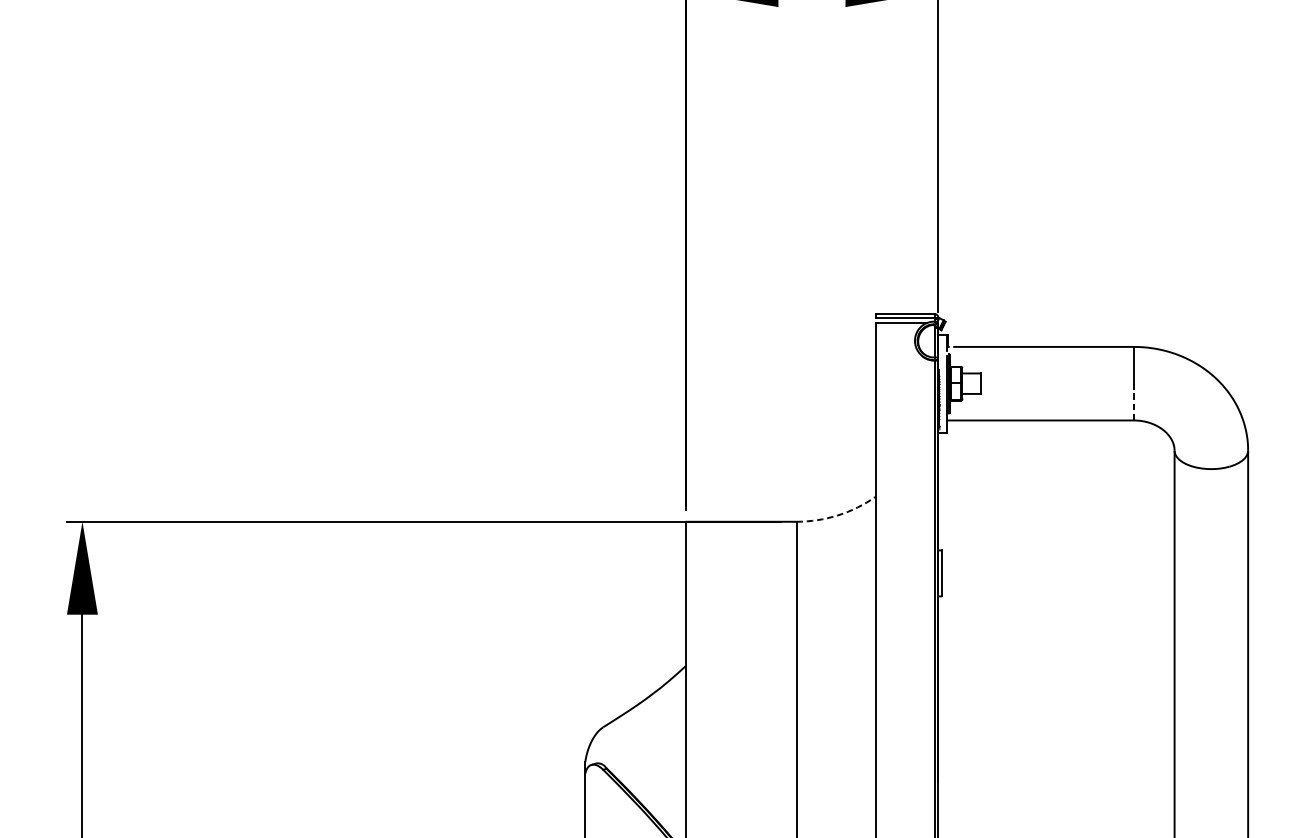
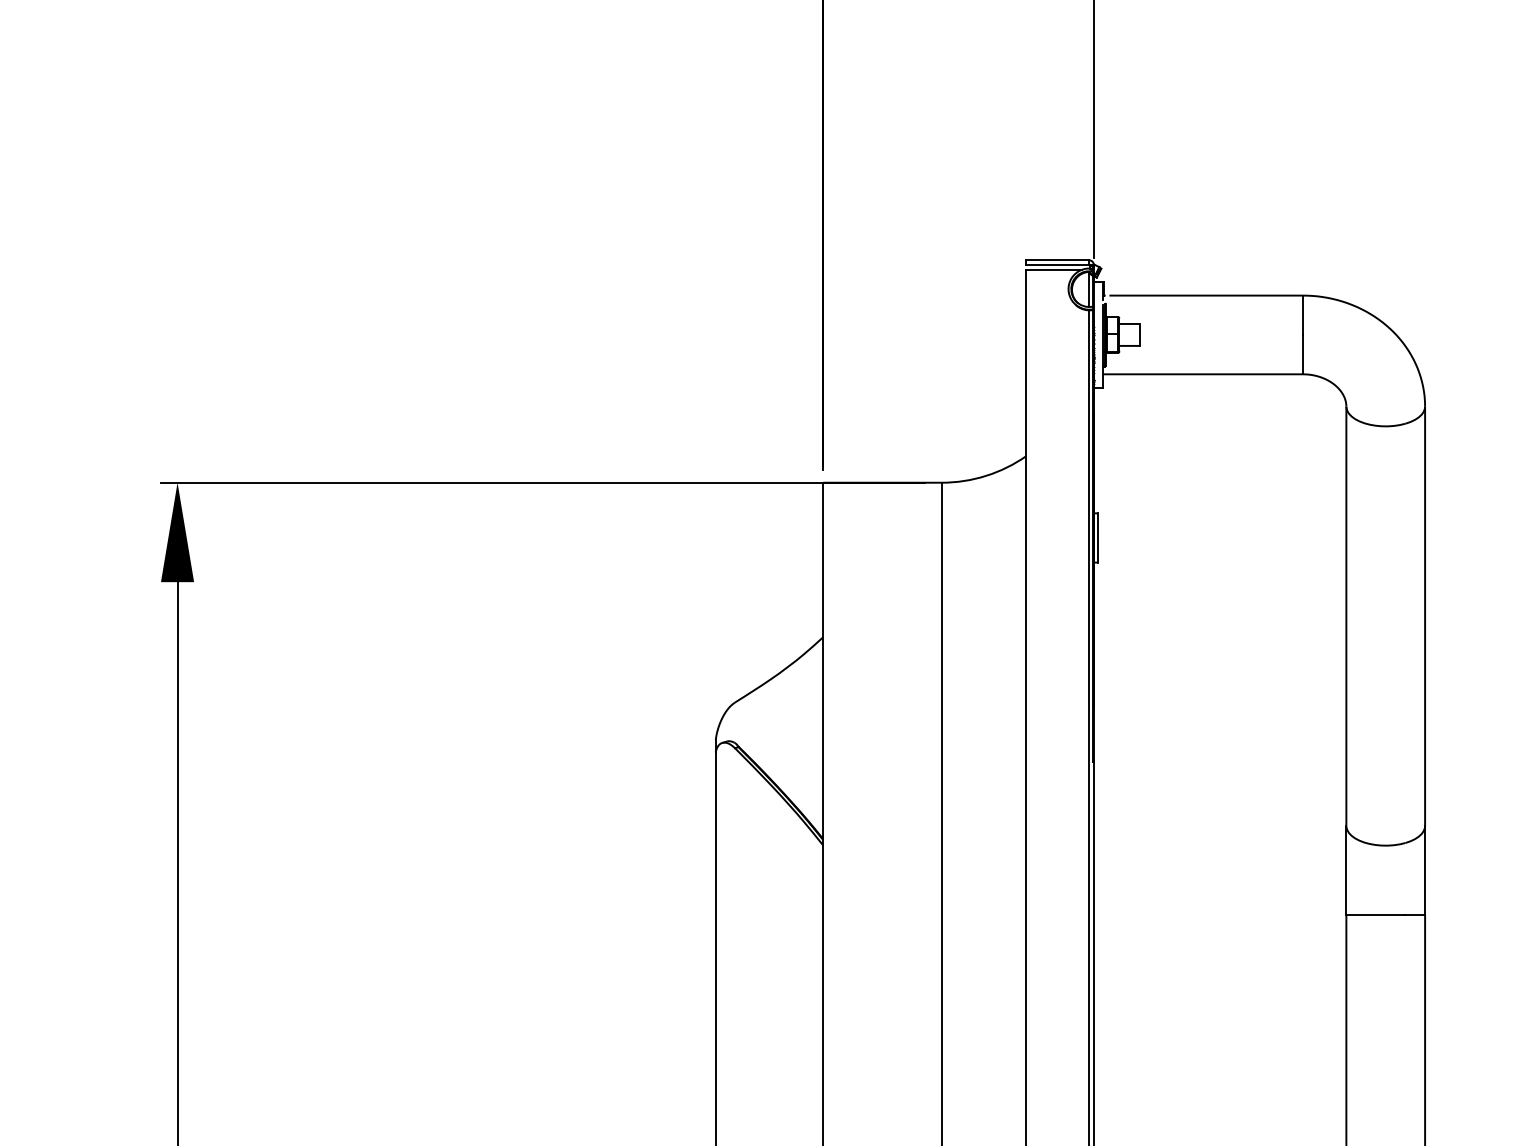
line: (1133, 401) -> (1302, 354), dashed -> solid
arc: (838, 515) -> (986, 475), dashed -> solid

